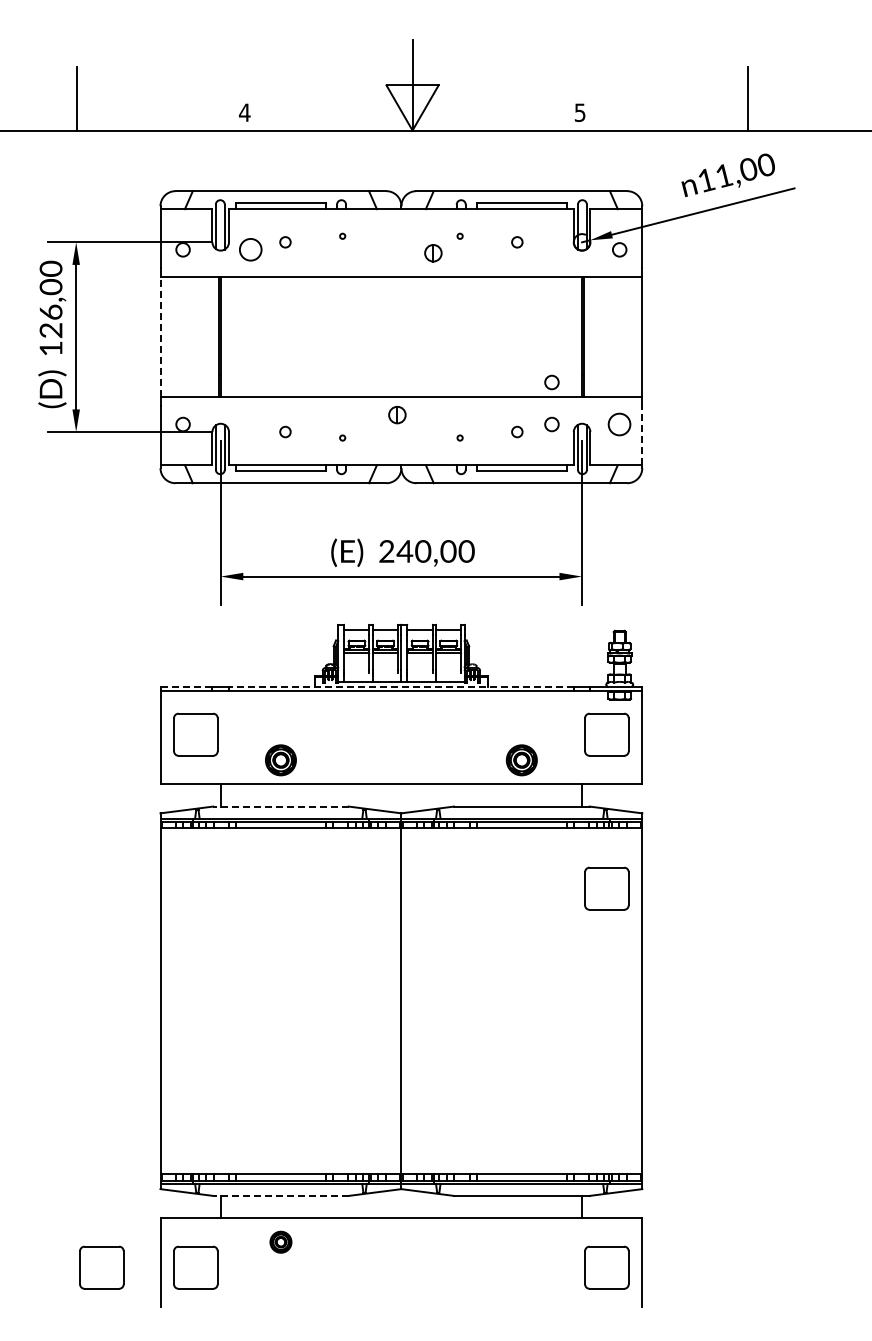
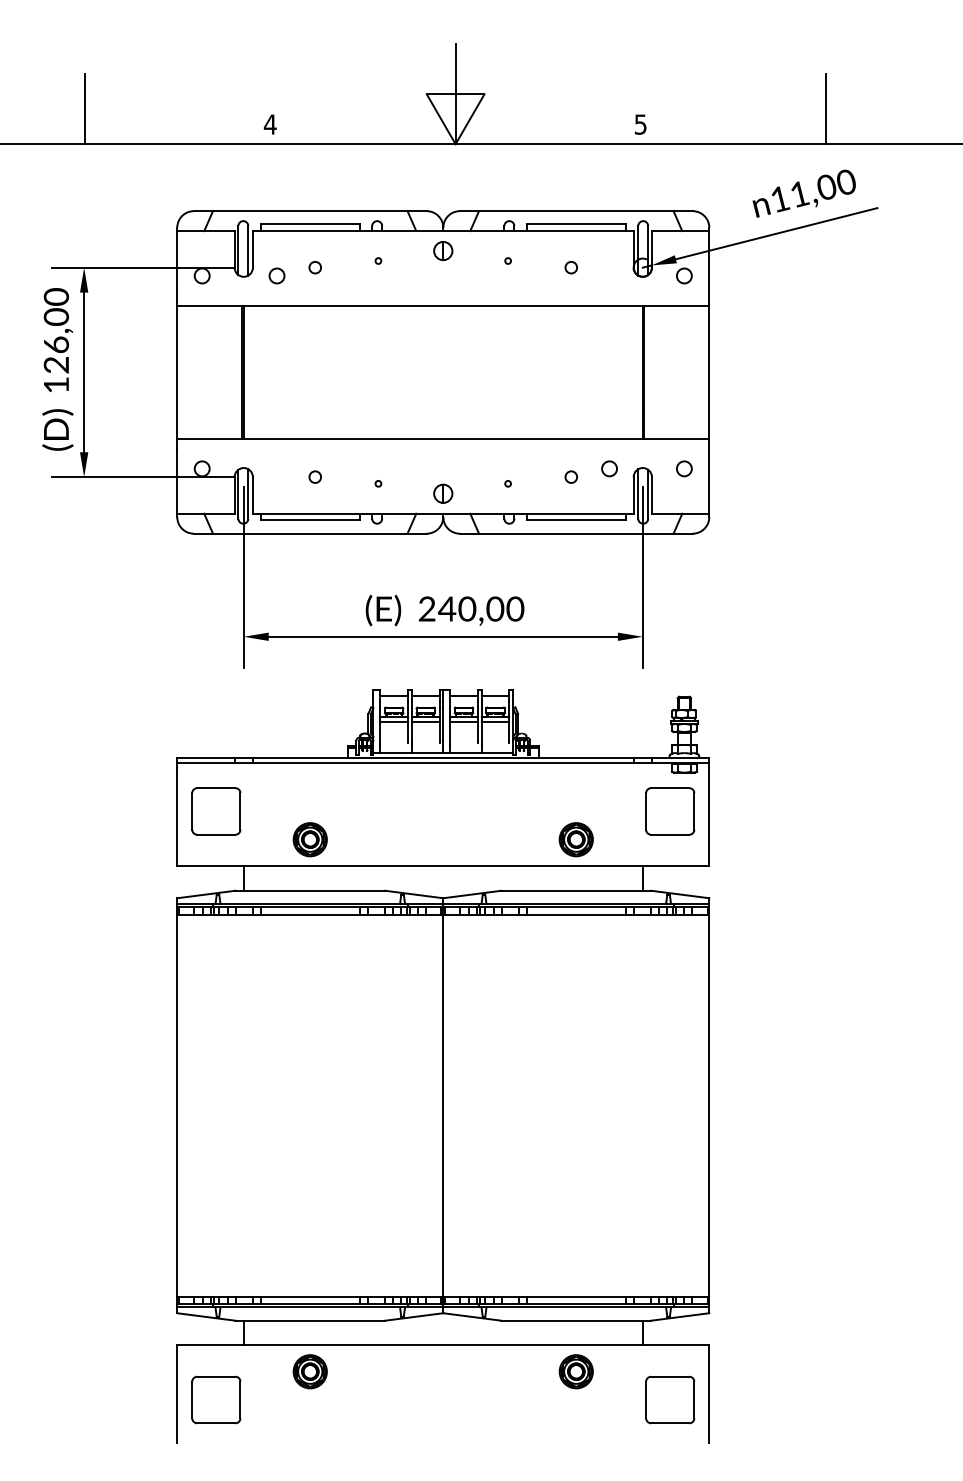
circle: (250, 249) -> (276, 275), size x0.62
part: (433, 253) -> (443, 251), moved
line: (160, 336) -> (177, 371), dashed -> solid
circle: (551, 382) -> (609, 422), removed
part: (397, 414) -> (443, 493), moved
circle: (619, 424) -> (684, 468), size x0.62
line: (642, 435) -> (709, 480), dashed -> solid
line: (186, 686) -> (205, 758), dashed -> solid
line: (400, 686) -> (442, 758), dashed -> solid
line: (280, 806) -> (309, 890), dashed -> solid
part: (606, 888) -> (669, 981), removed
line: (280, 1195) -> (309, 1320), dashed -> solid
part: (280, 1242) -> (309, 1372), size x1.43
part: (521, 1242) -> (575, 1372), added
part: (101, 1267) -> (112, 1399), removed

